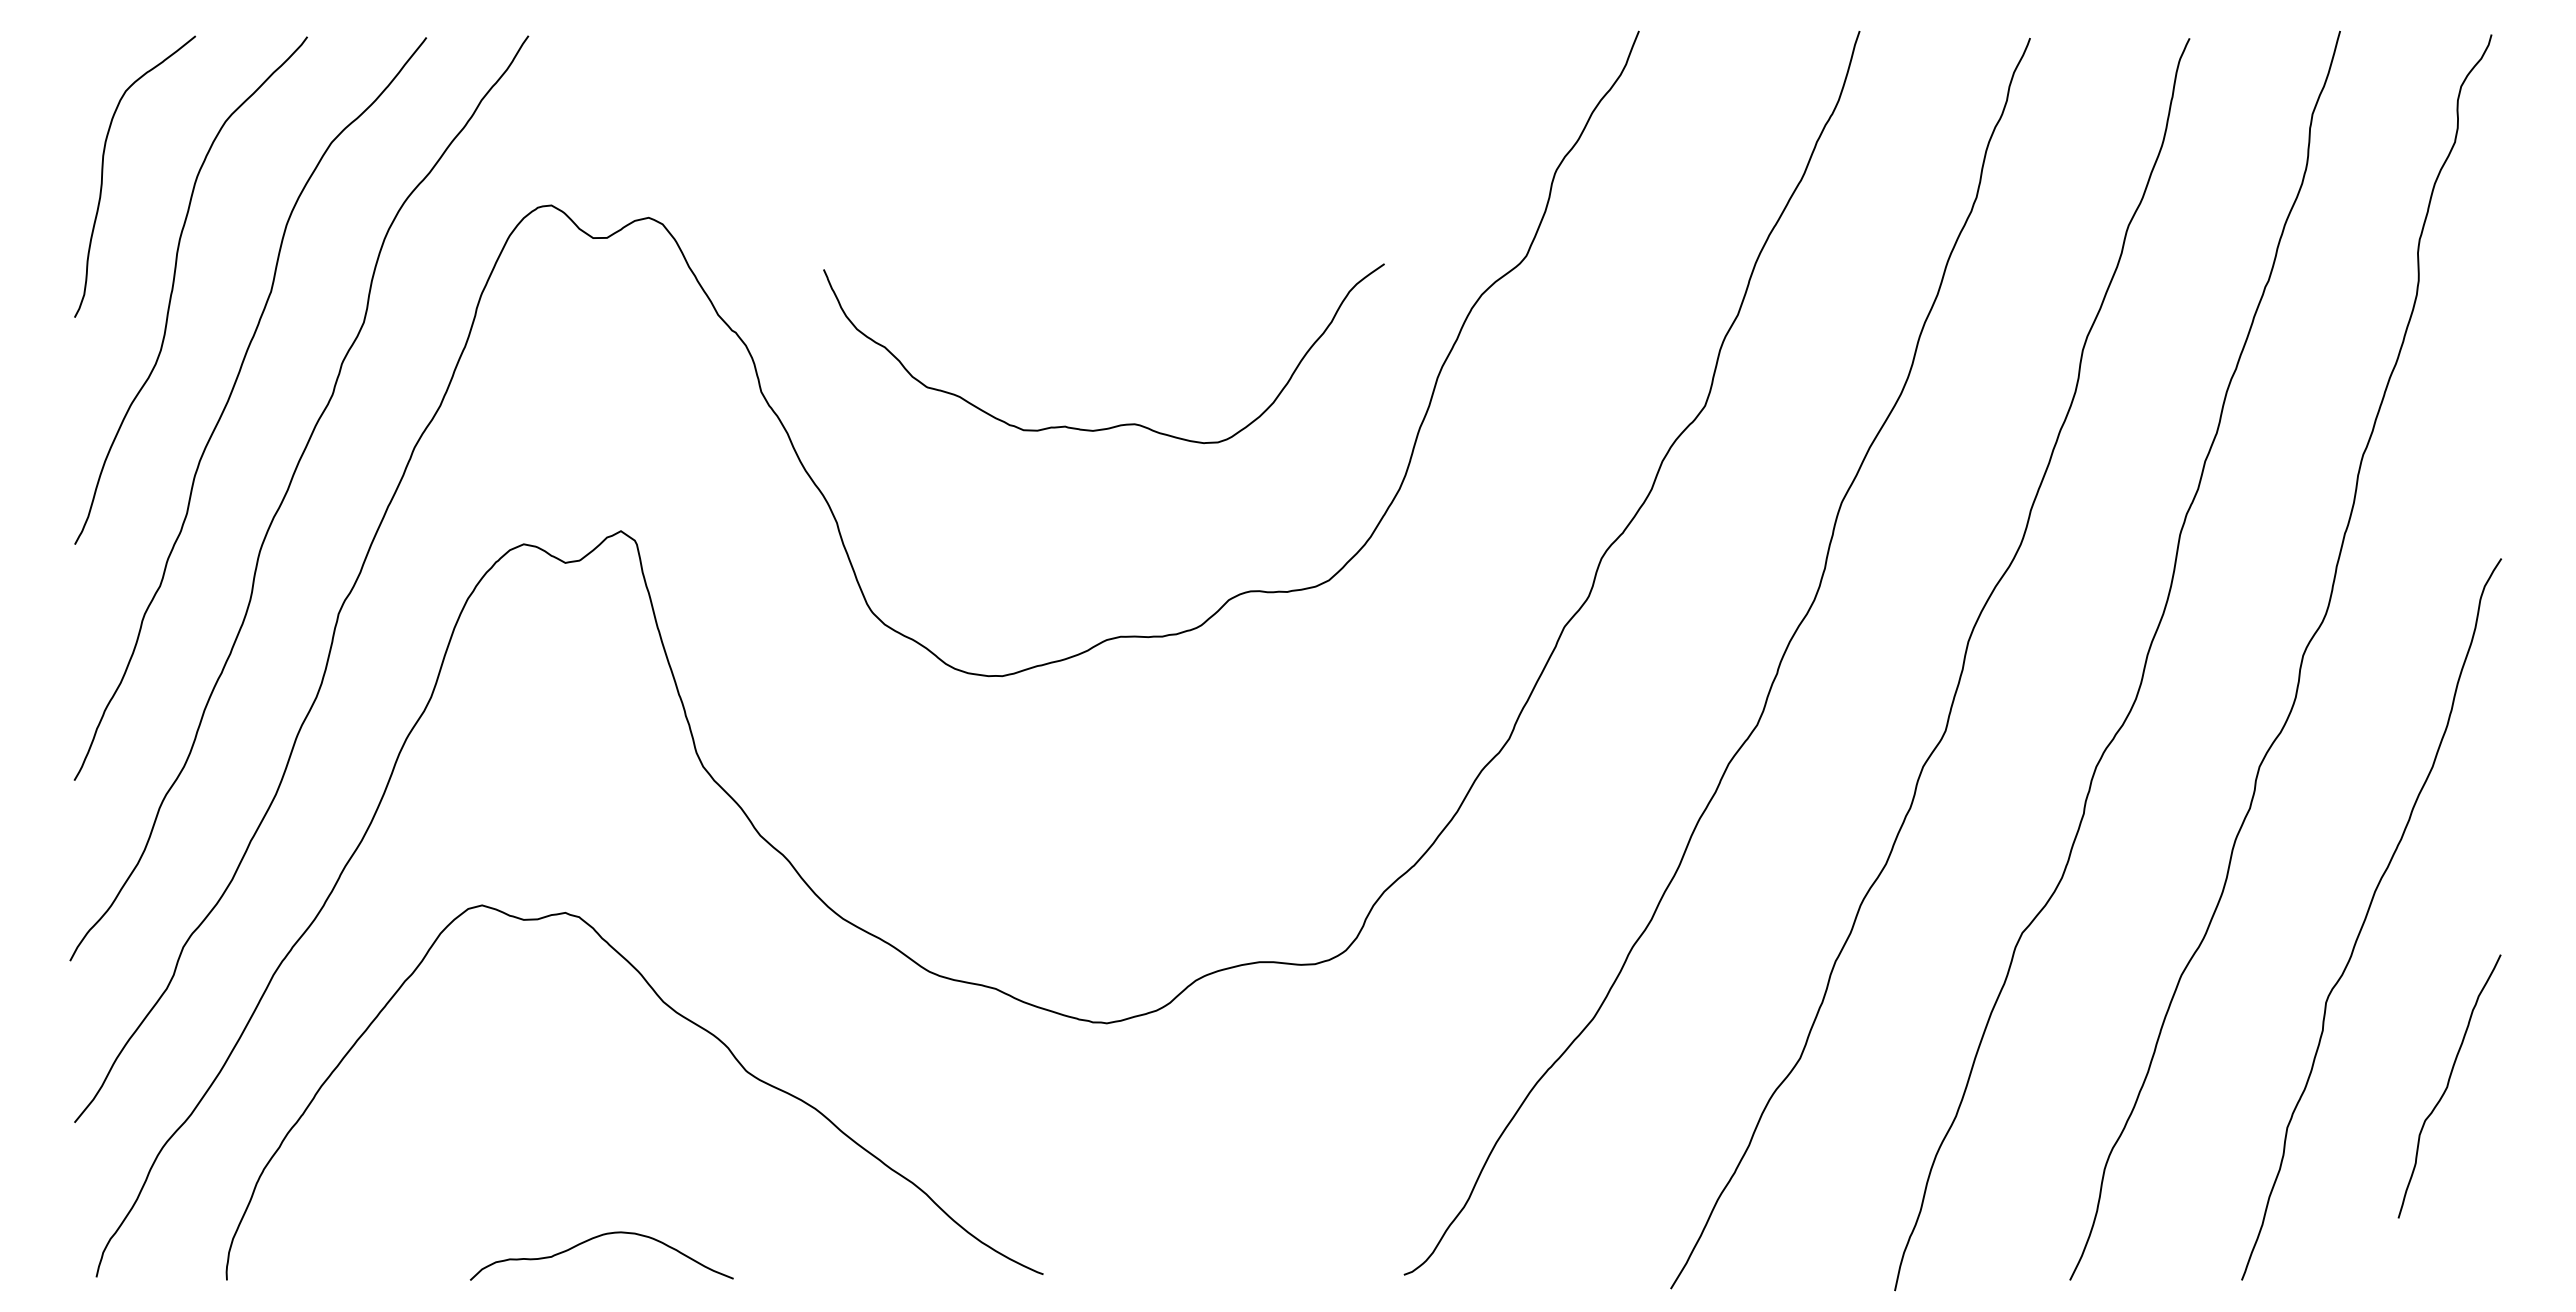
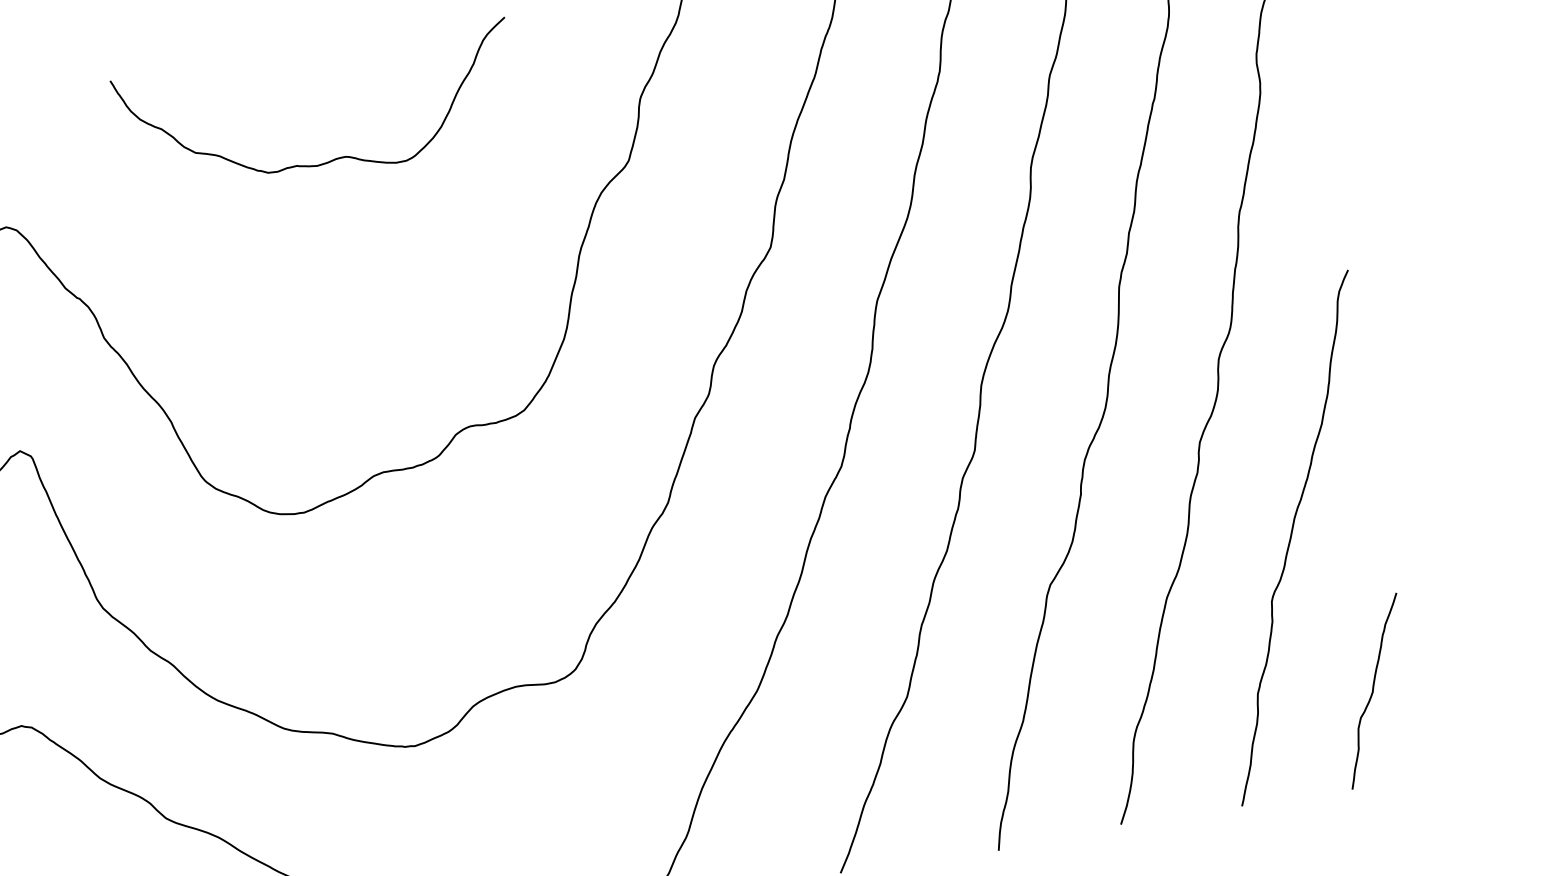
curve: (1119, 424) -> (335, 158), moved
curve: (2448, 1086) -> (1373, 691), moved

